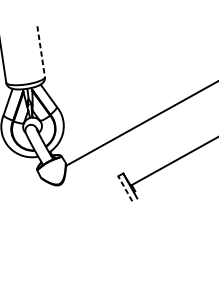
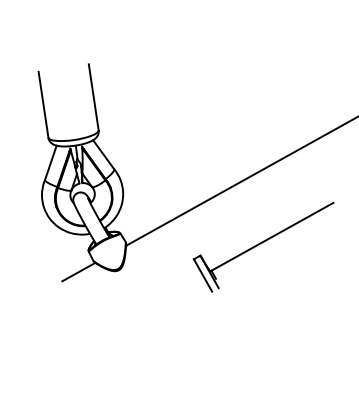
line: (40, 51) -> (93, 97), dashed -> solid
line: (29, 185) -> (78, 271), added
line: (125, 188) -> (203, 275), dashed -> solid

